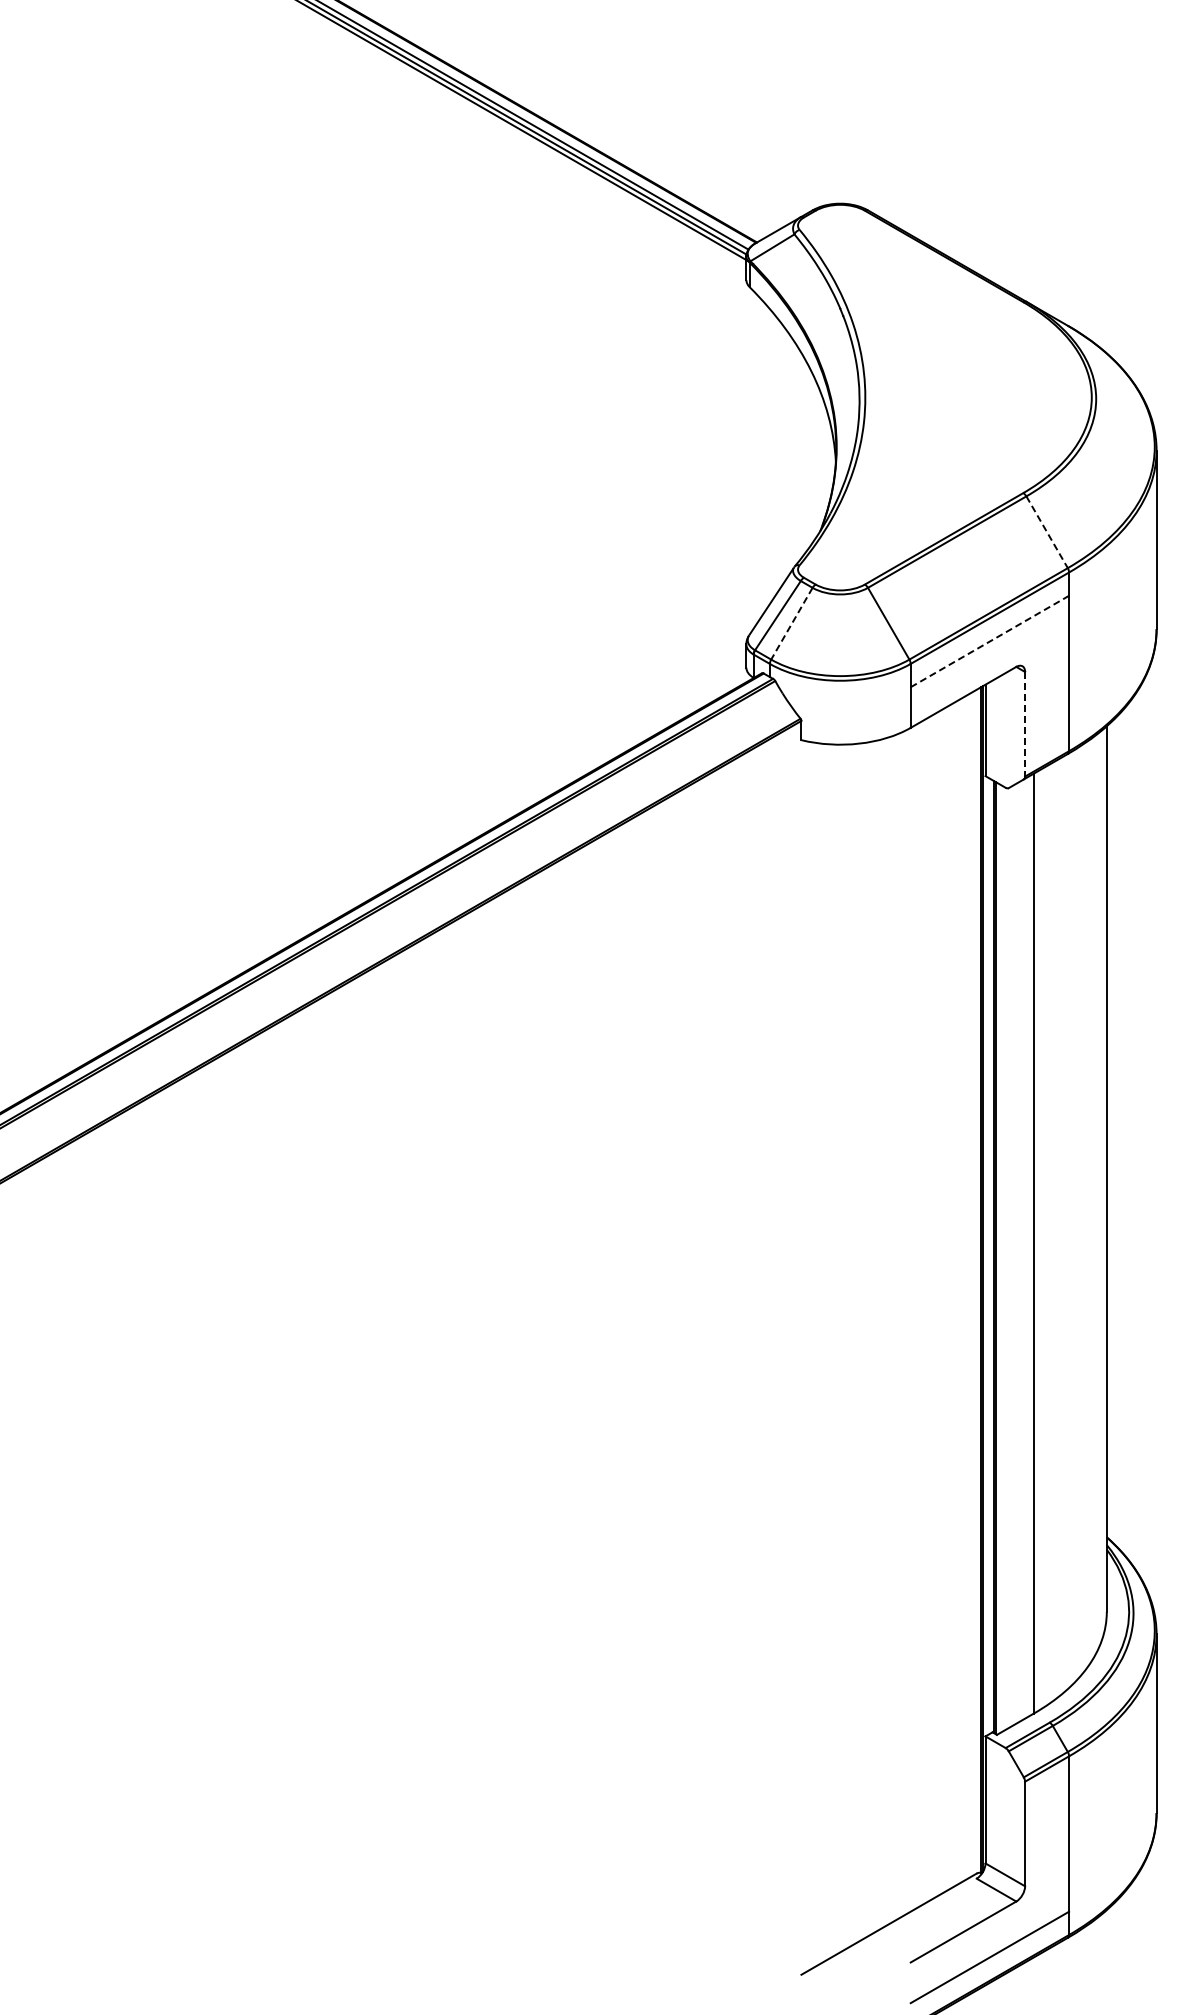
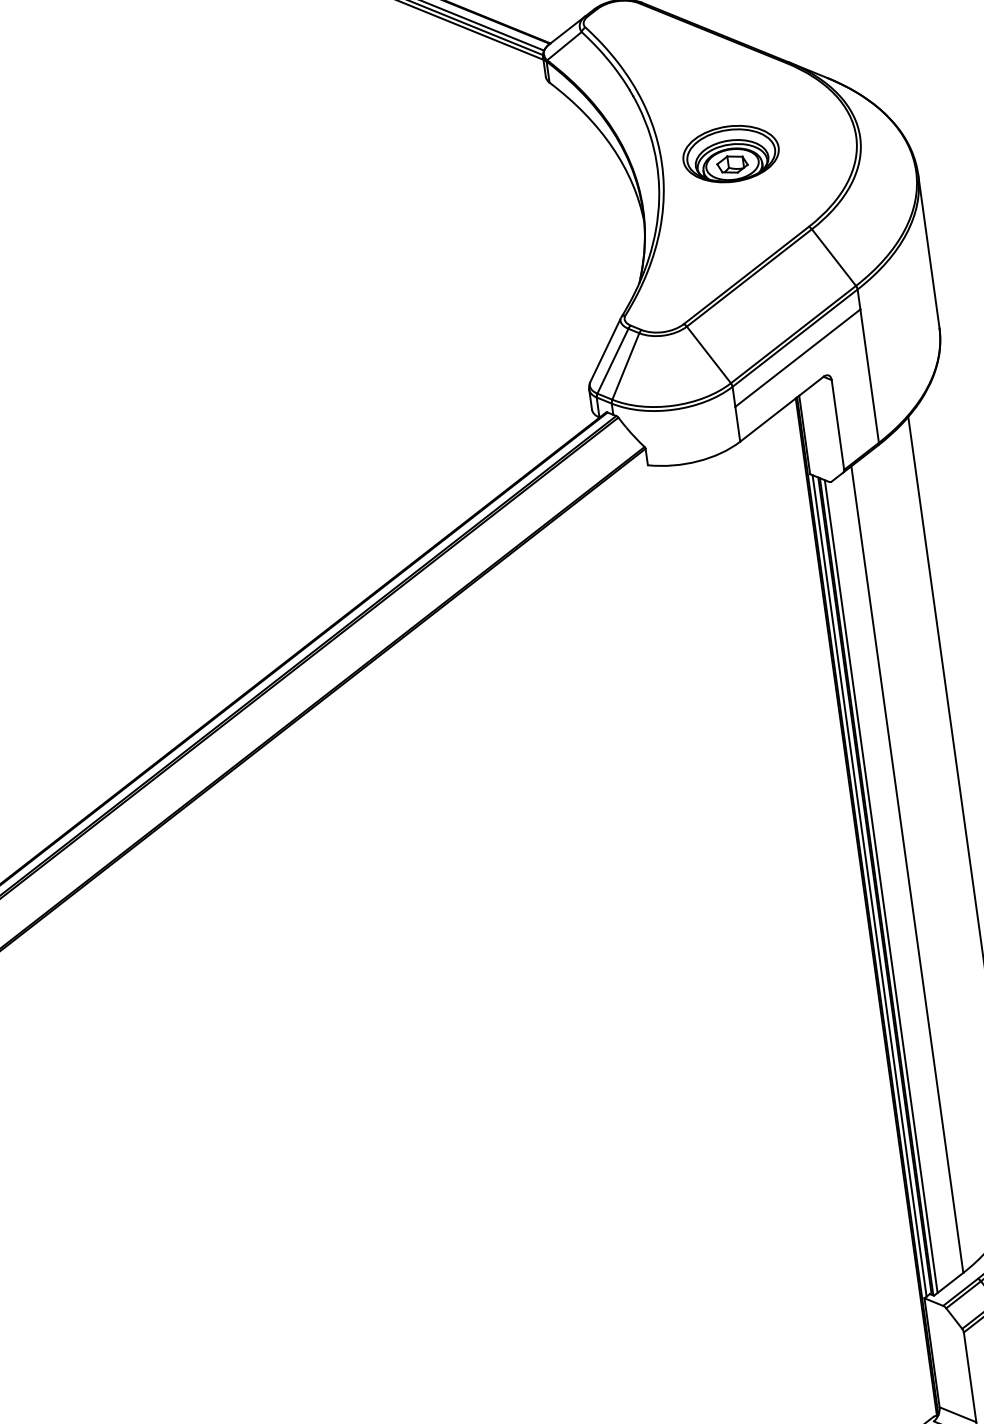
part: (945, 397) -> (730, 154), added
line: (1047, 532) -> (834, 257), dashed -> solid
line: (791, 624) -> (625, 367), dashed -> solid
line: (990, 641) -> (798, 358), dashed -> solid
line: (1025, 724) -> (838, 425), dashed -> solid
line: (988, 1255) -> (869, 885), added
line: (1001, 1258) -> (881, 886), added

